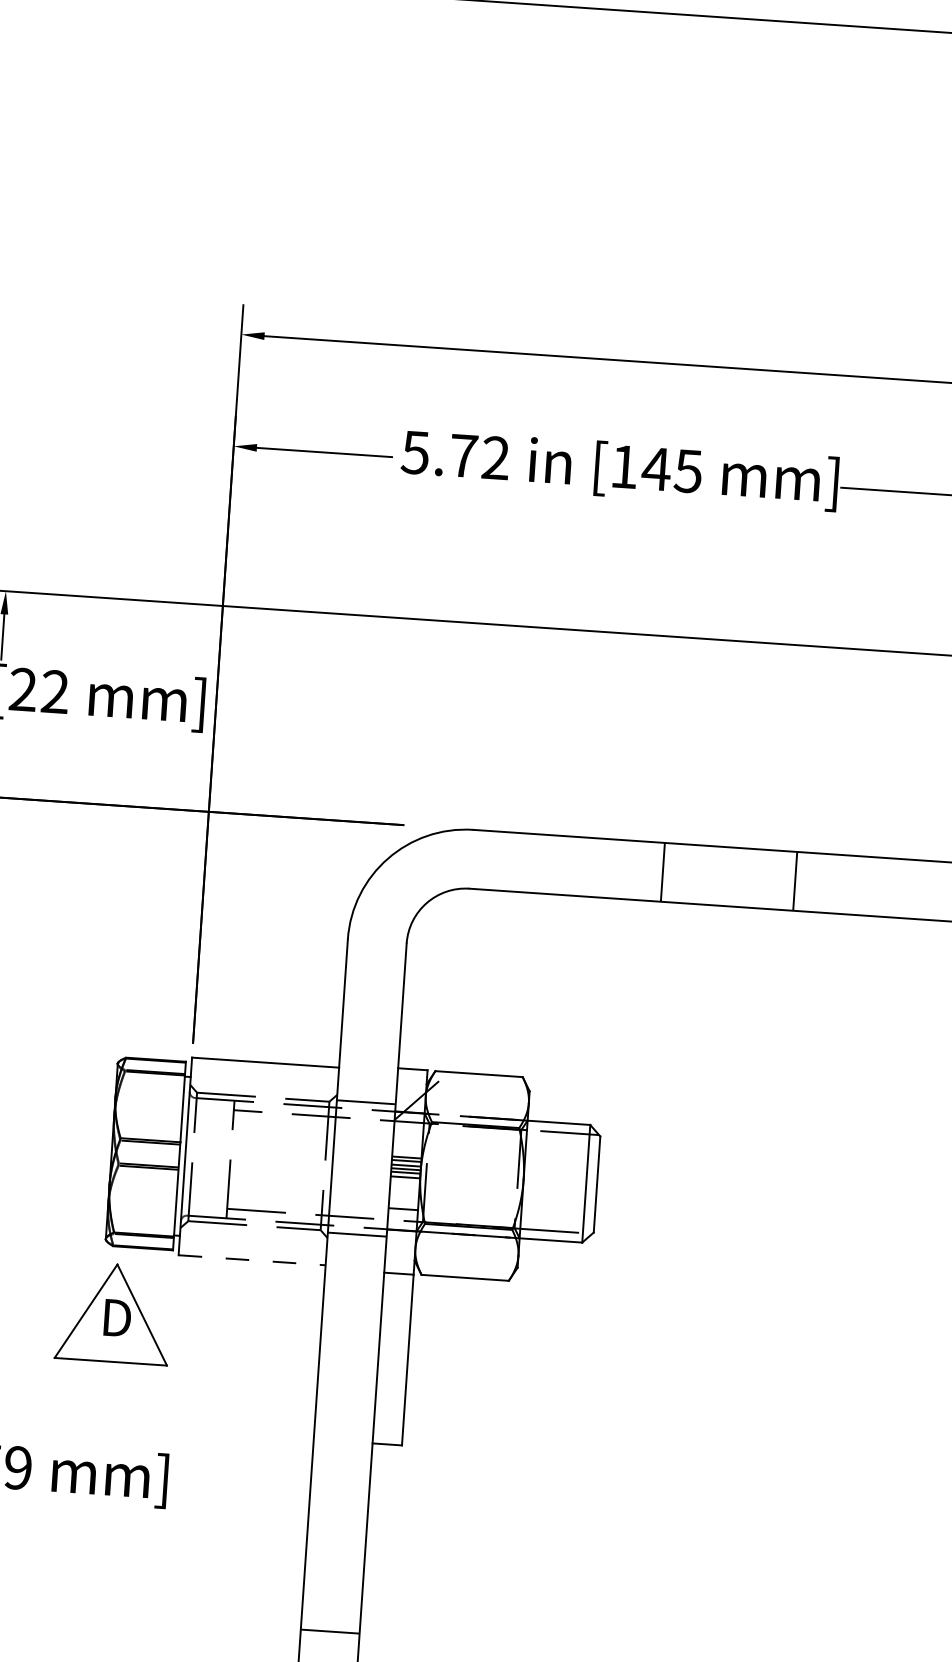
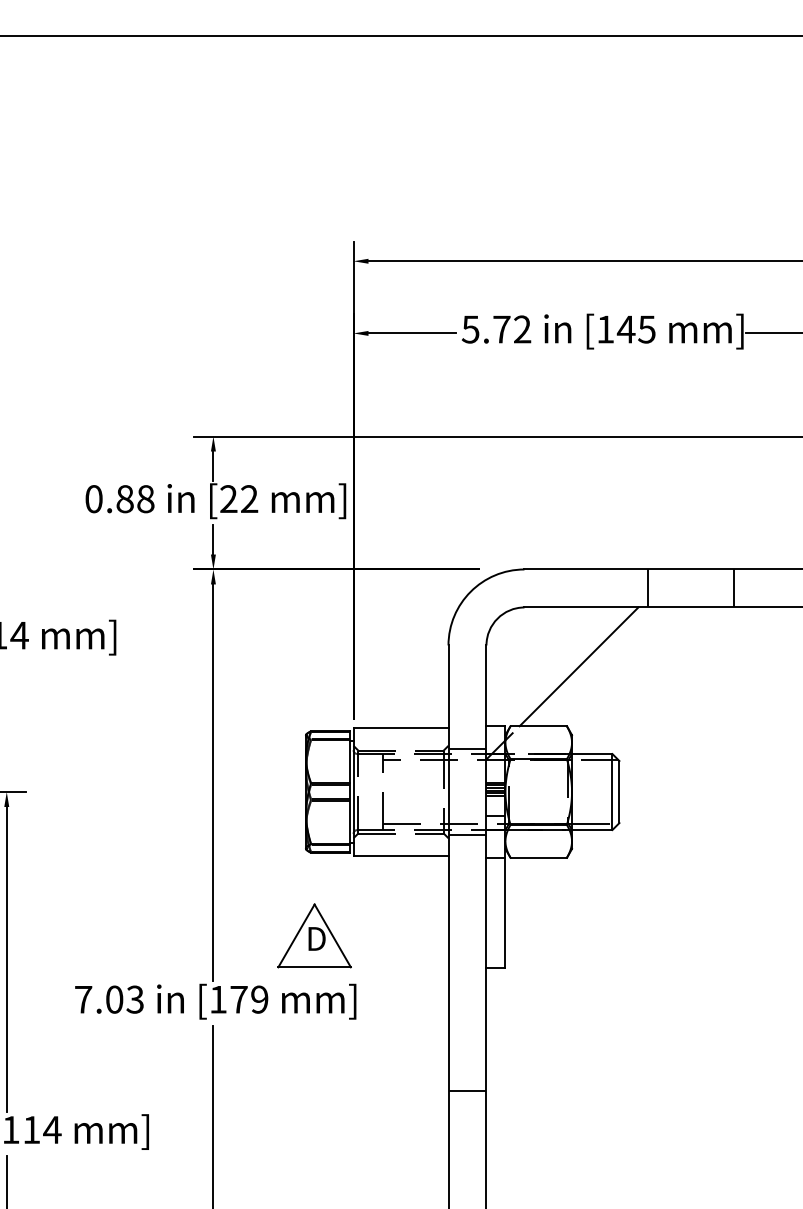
line: (546, 985) -> (578, 666), added
line: (252, 1259) -> (401, 855), dashed -> solid
part: (113, 1312) -> (314, 935), moved

